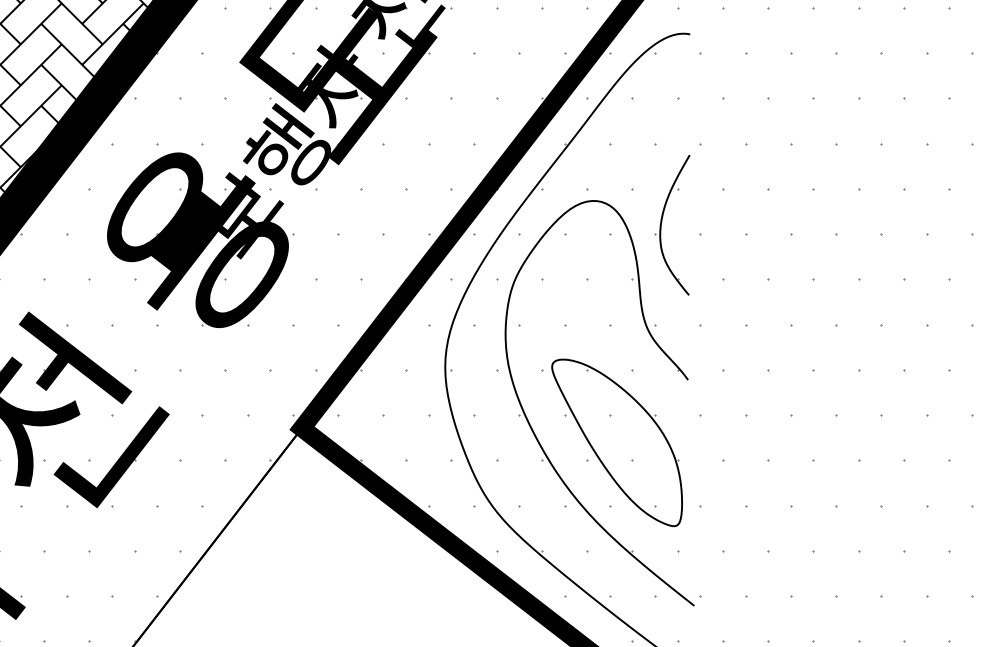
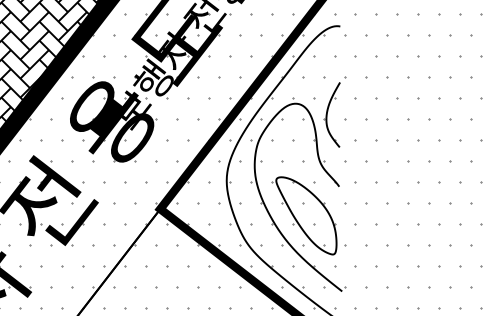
hatch: (360, 549) -> (187, 265), added

